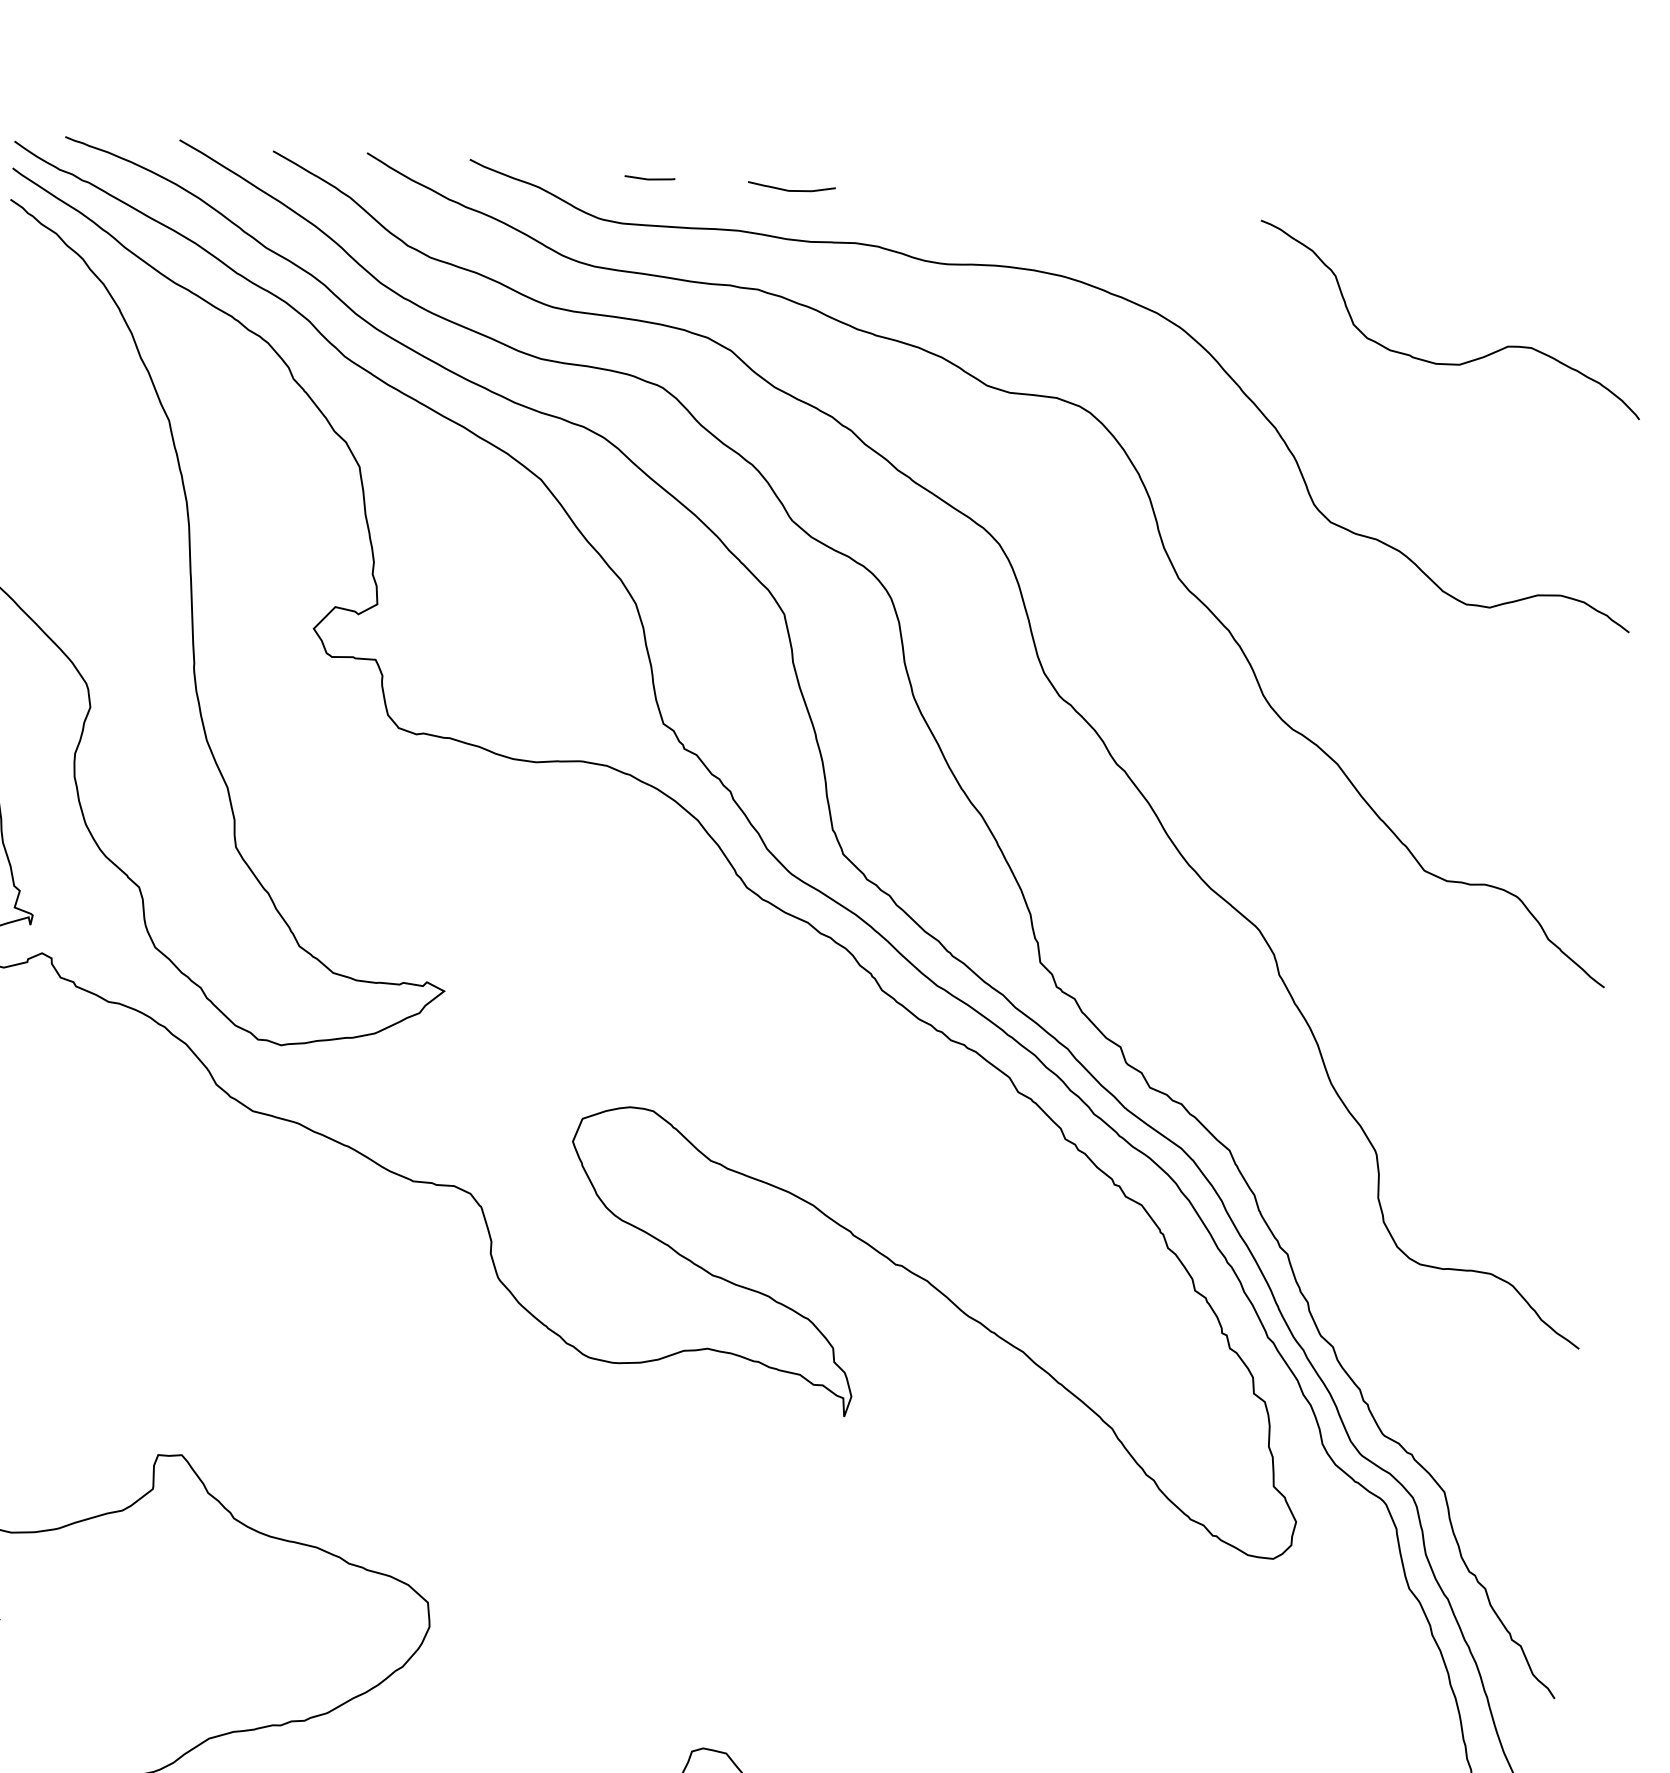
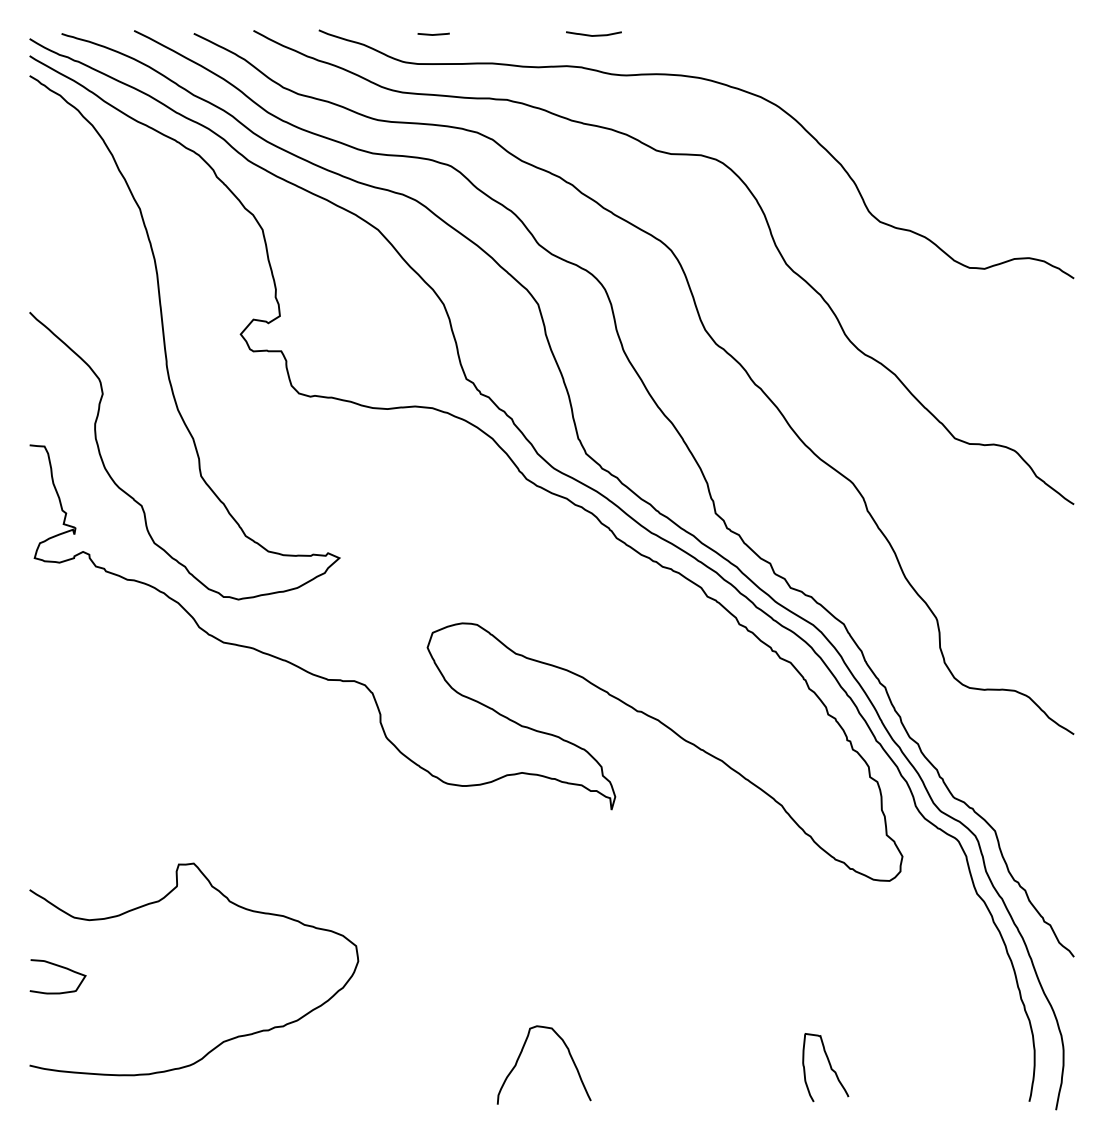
curve: (790, 190) -> (593, 35), moved
curve: (1446, 362) -> (946, 115), removed

